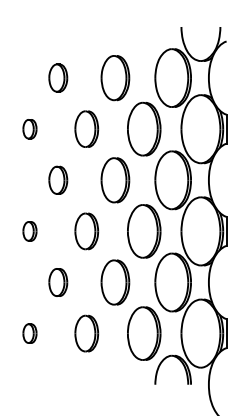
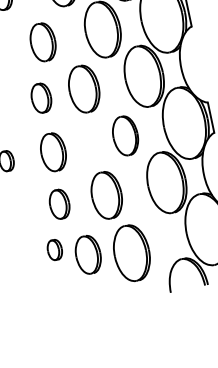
part: (58, 179) -> (41, 97), moved
part: (86, 231) -> (53, 152), moved
part: (144, 231) -> (125, 135), size x0.7
part: (58, 282) -> (59, 204), moved
part: (29, 333) -> (54, 249), moved
part: (144, 333) -> (132, 253), moved

